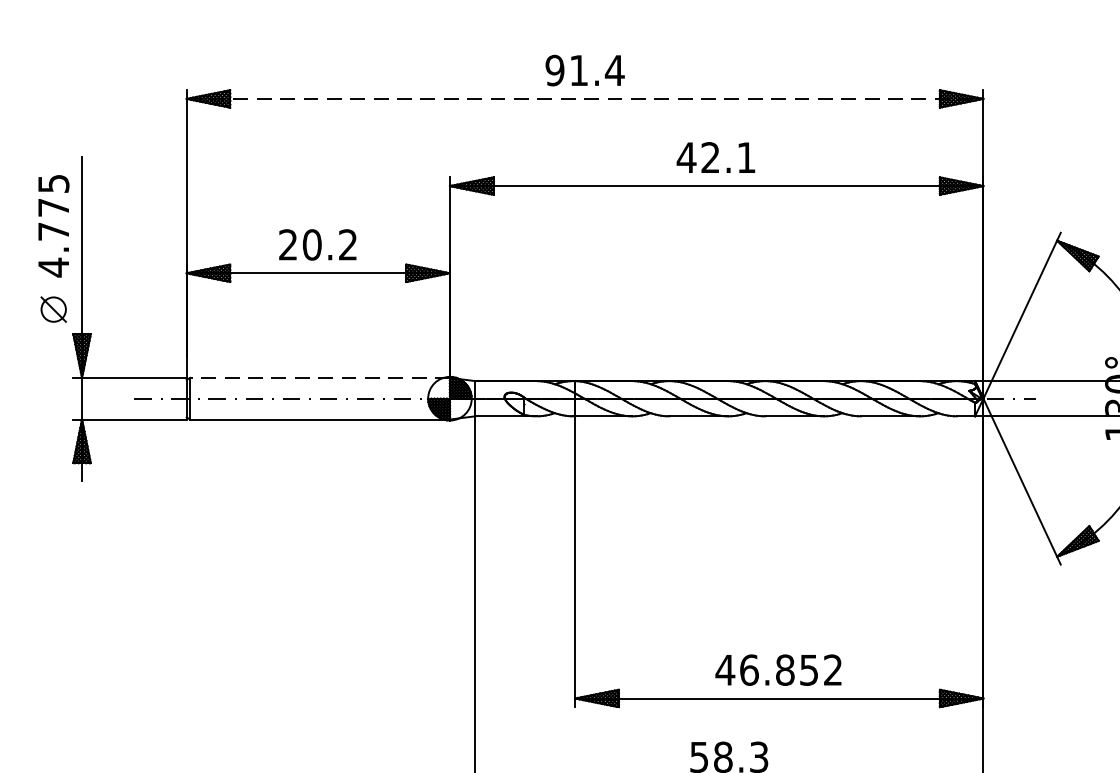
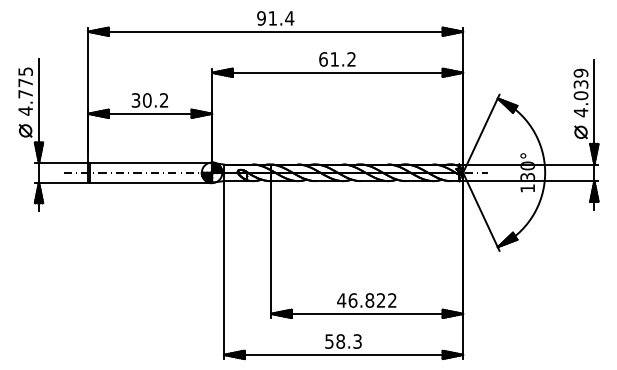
line: (586, 98) -> (276, 31), dashed -> solid
text: (714, 157) -> (336, 59), 42.1 -> 61.2
text: (287, 245) -> (135, 100), 20.2 -> 30.2
line: (319, 378) -> (150, 163), dashed -> solid
text: (809, 670) -> (381, 300), 46.852 -> 46.822

